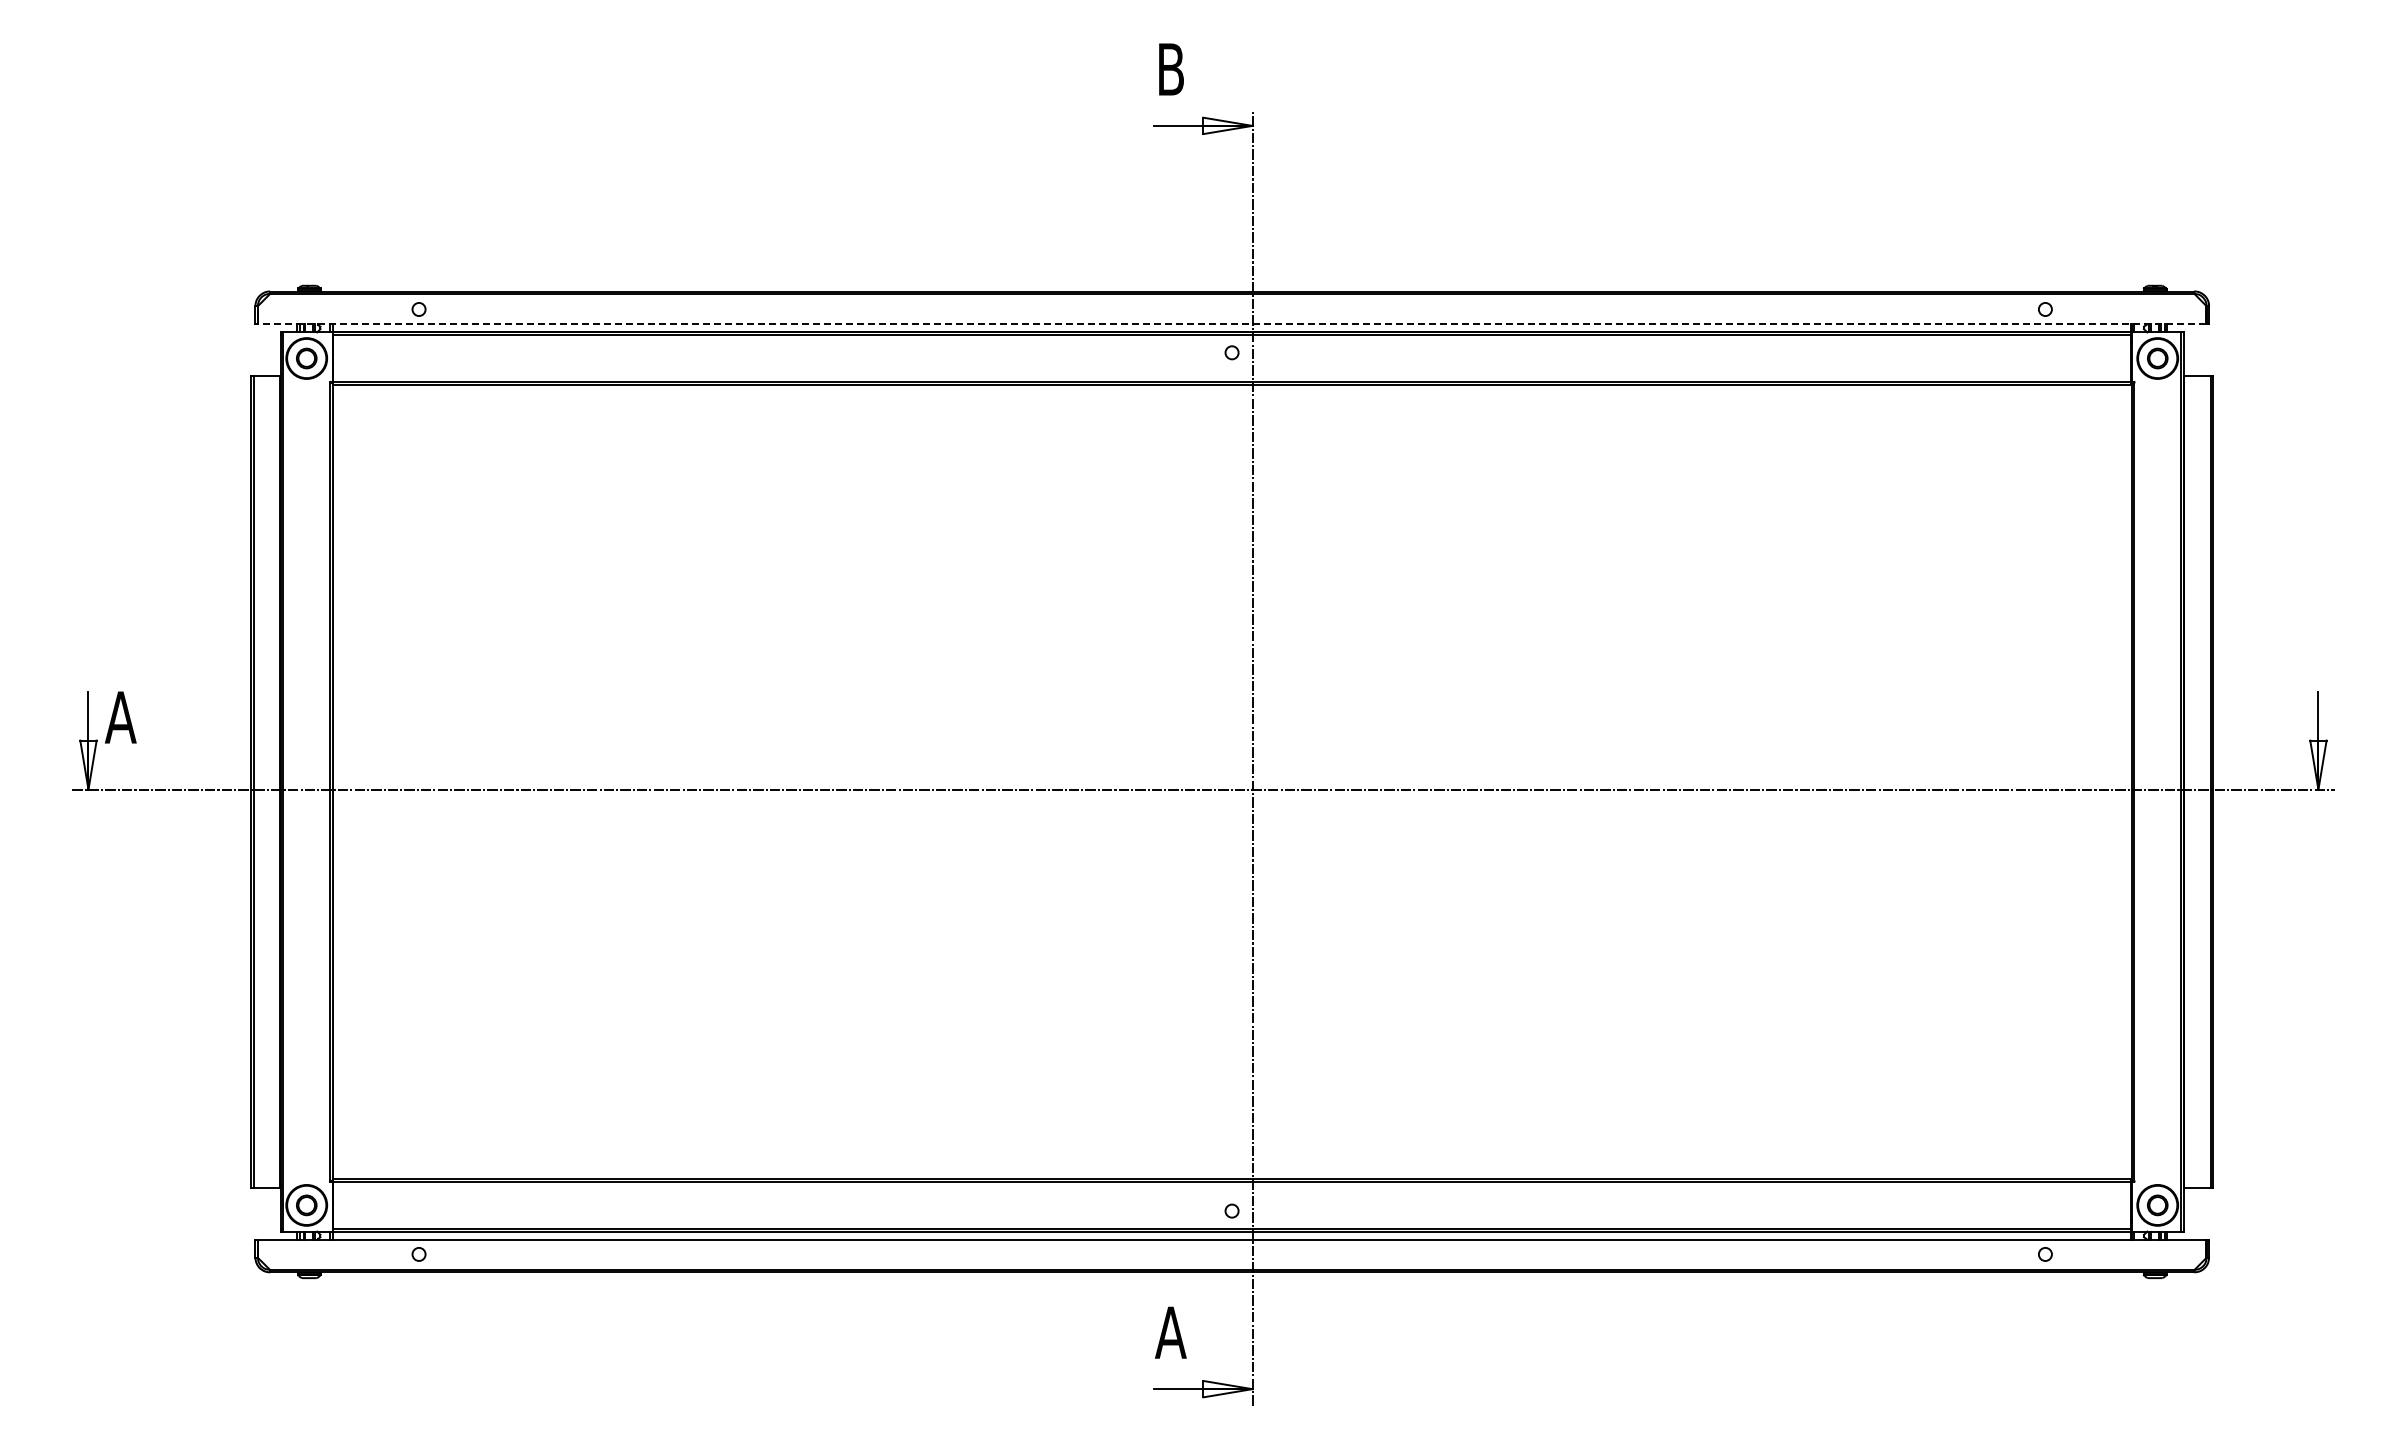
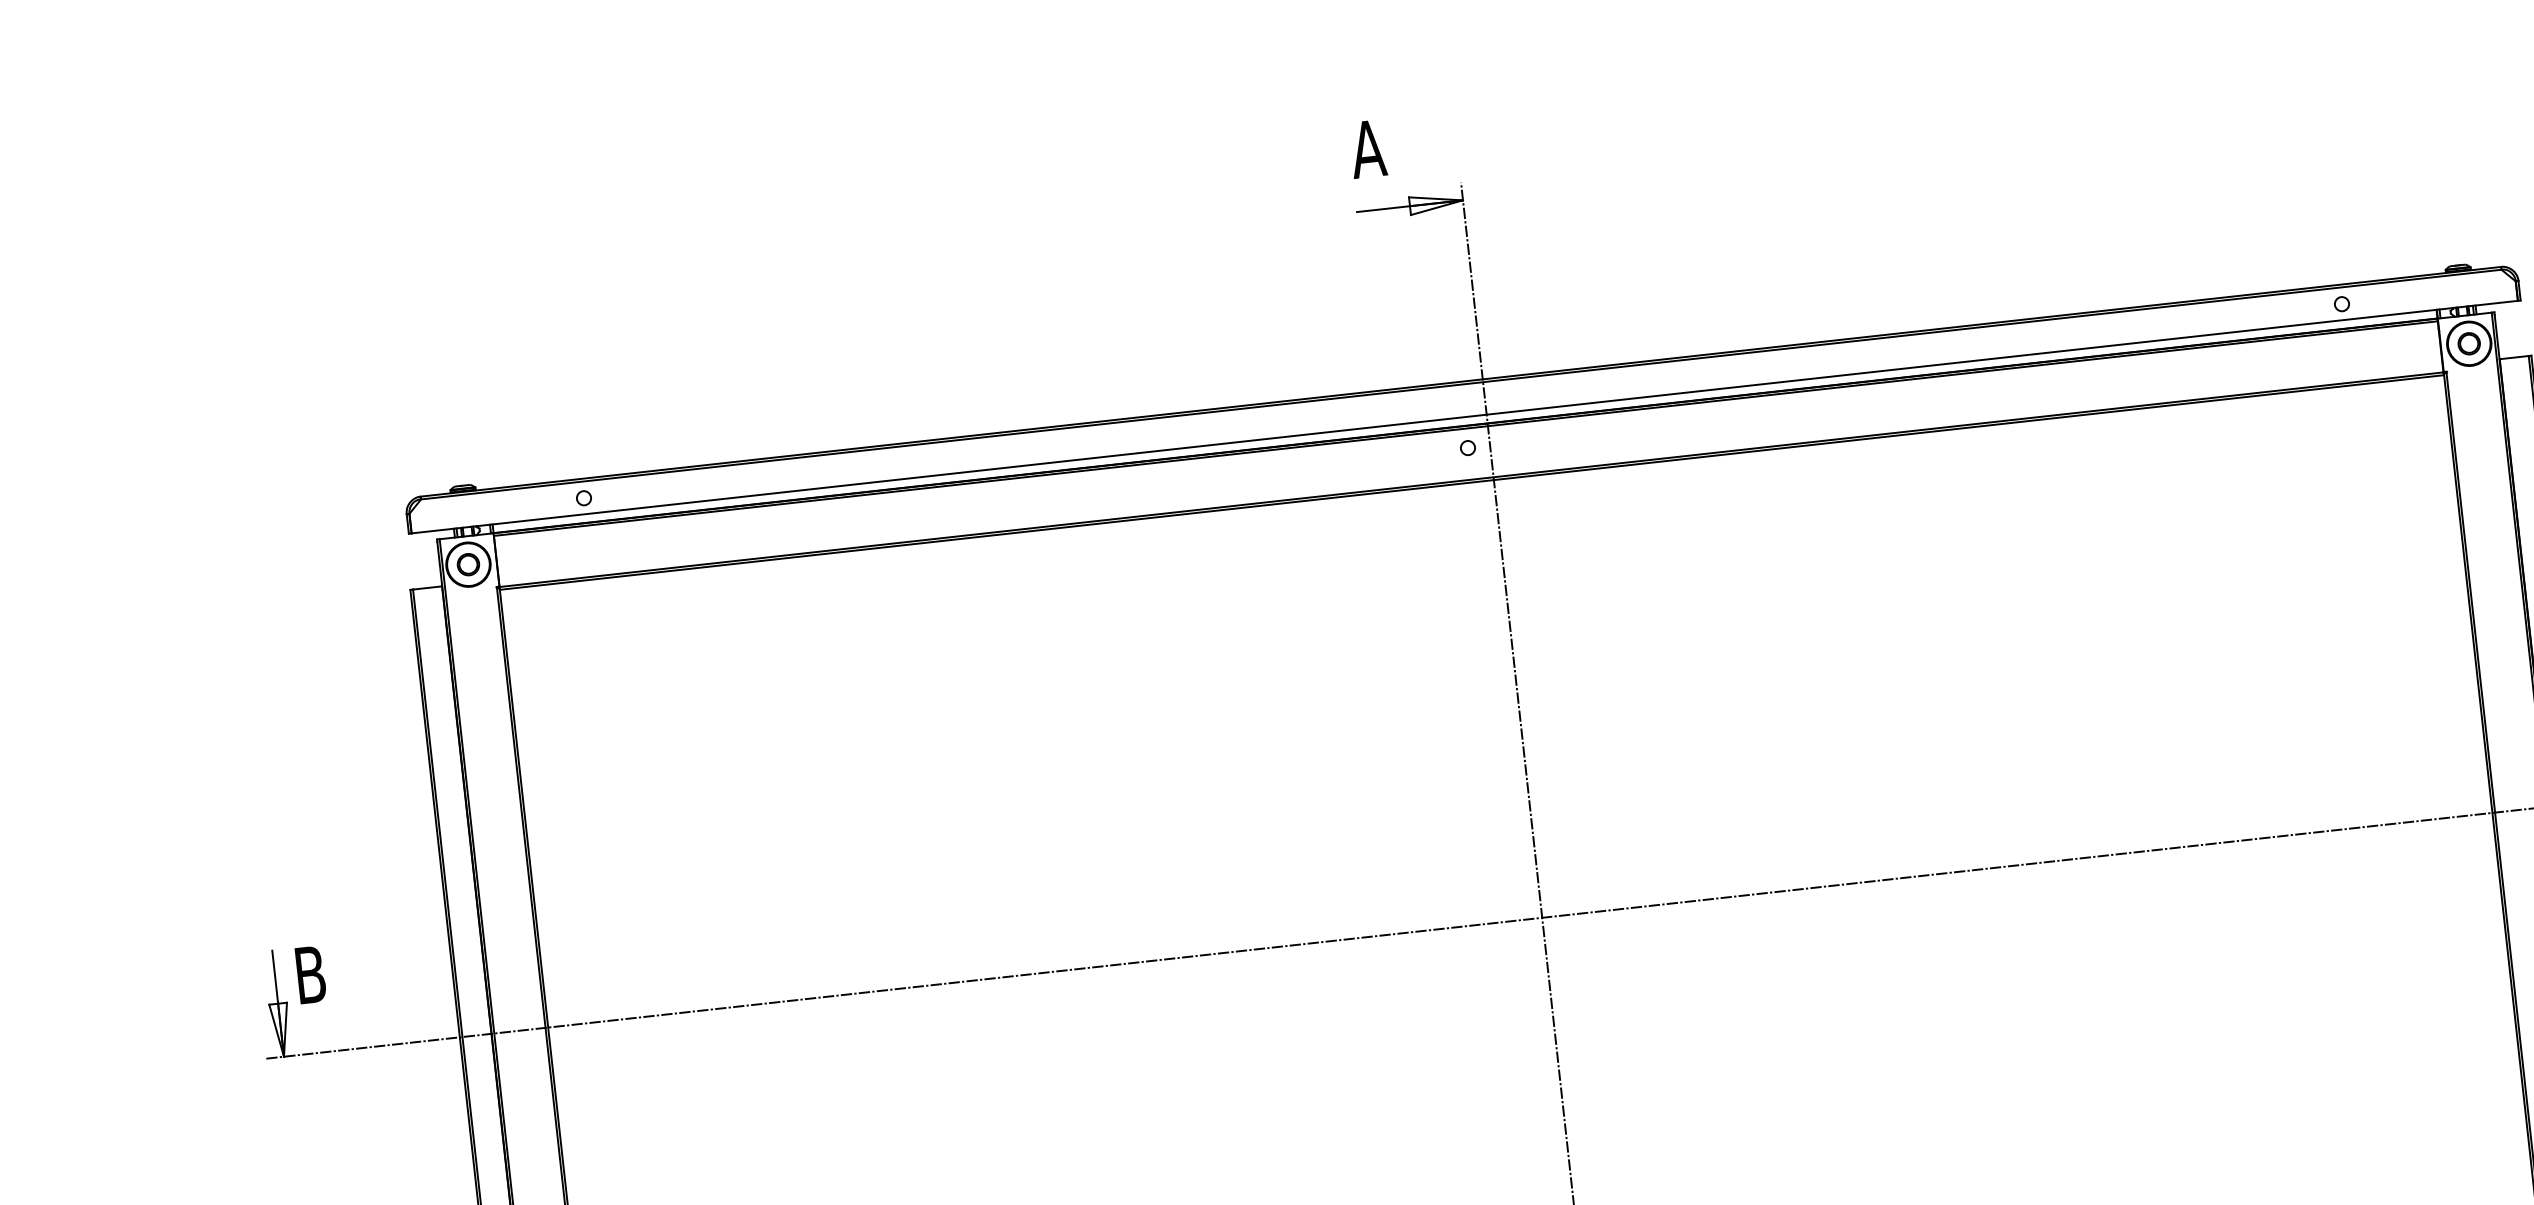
text: (1170, 69) -> (1367, 149), B -> A
line: (1231, 324) -> (1464, 417), dashed -> solid
text: (120, 717) -> (309, 974), A -> B

